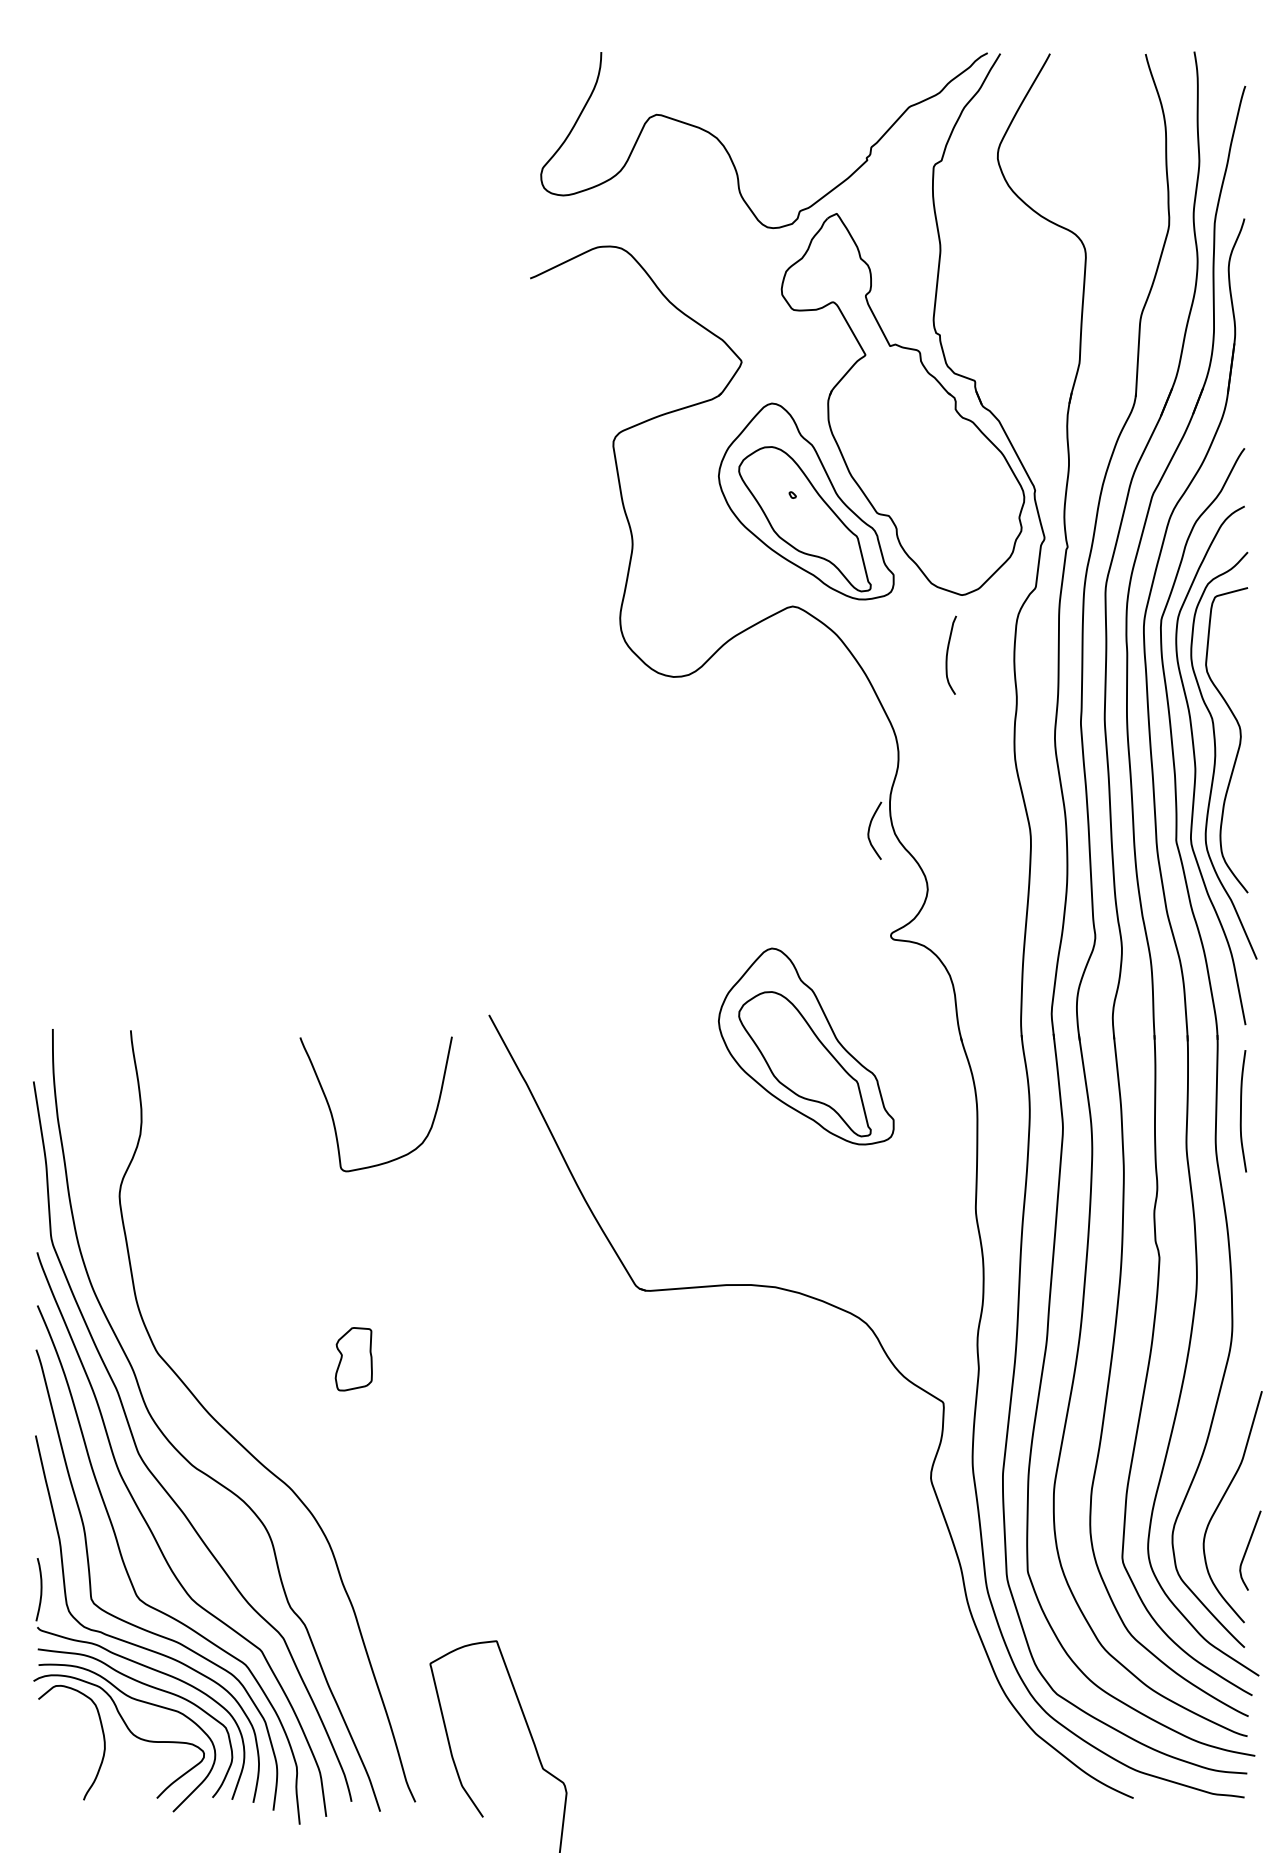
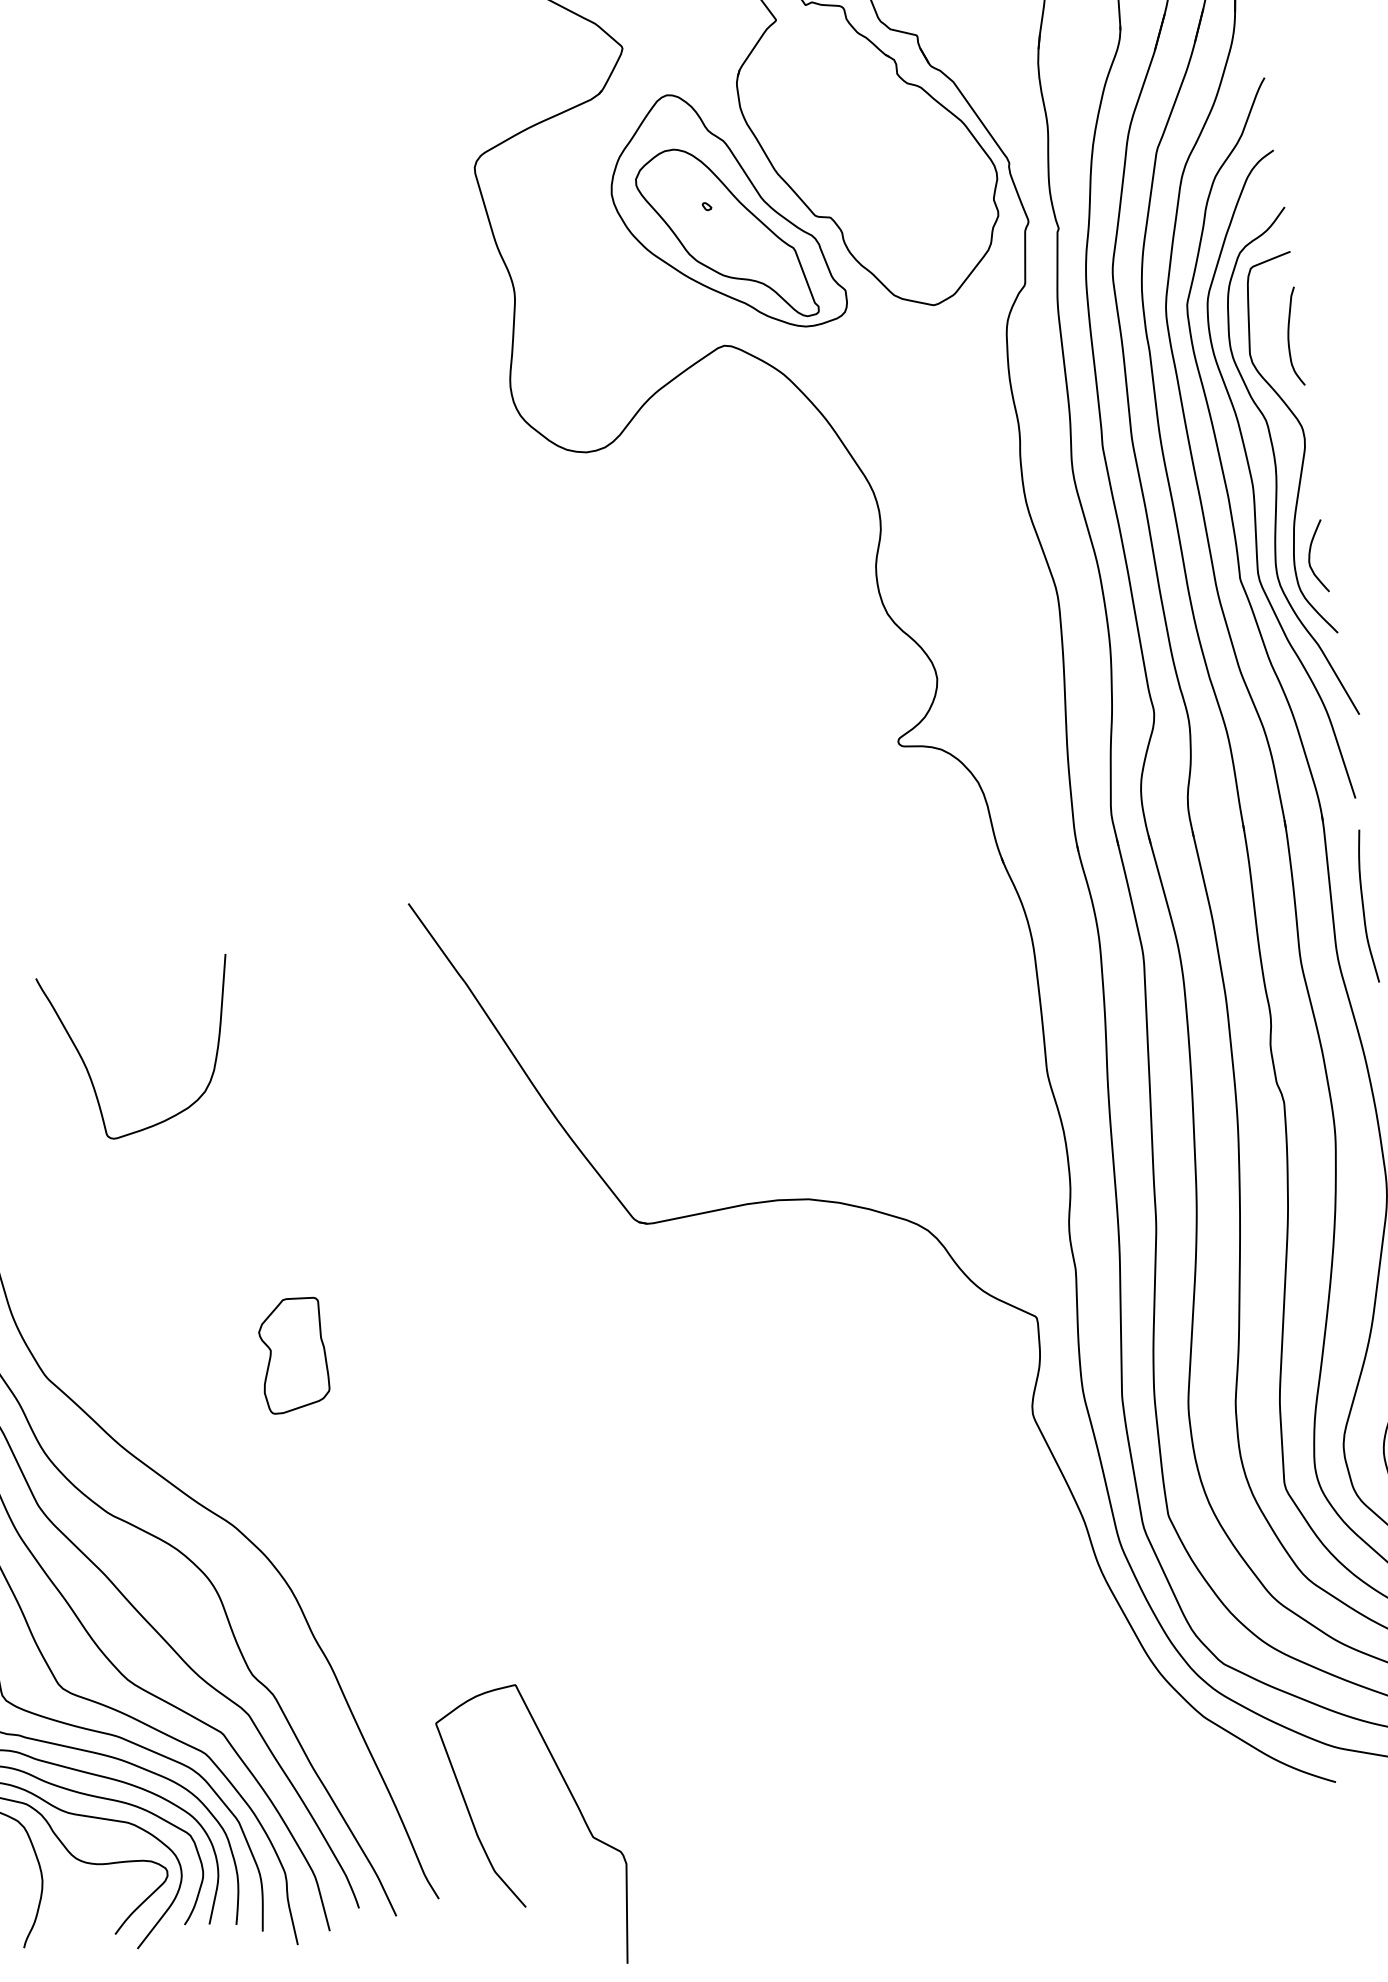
curve: (948, 653) -> (1290, 334), moved
curve: (870, 828) -> (1311, 554), moved
part: (806, 1046) -> (810, 893), removed
curve: (333, 1116) -> (89, 1072), moved
part: (353, 1358) -> (292, 1354), size x1.43

